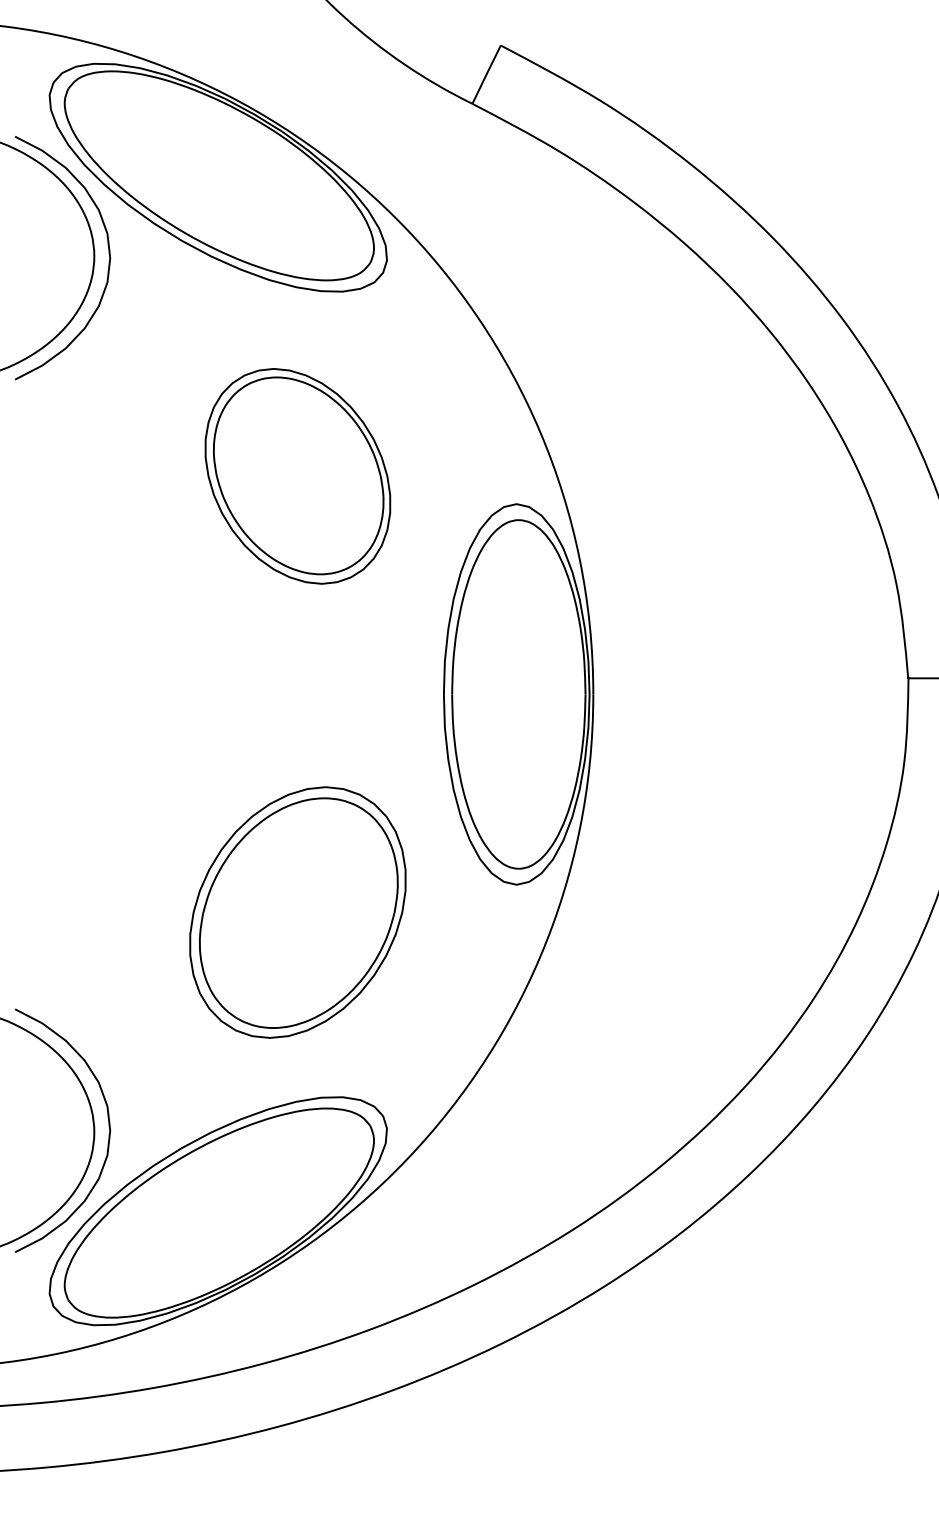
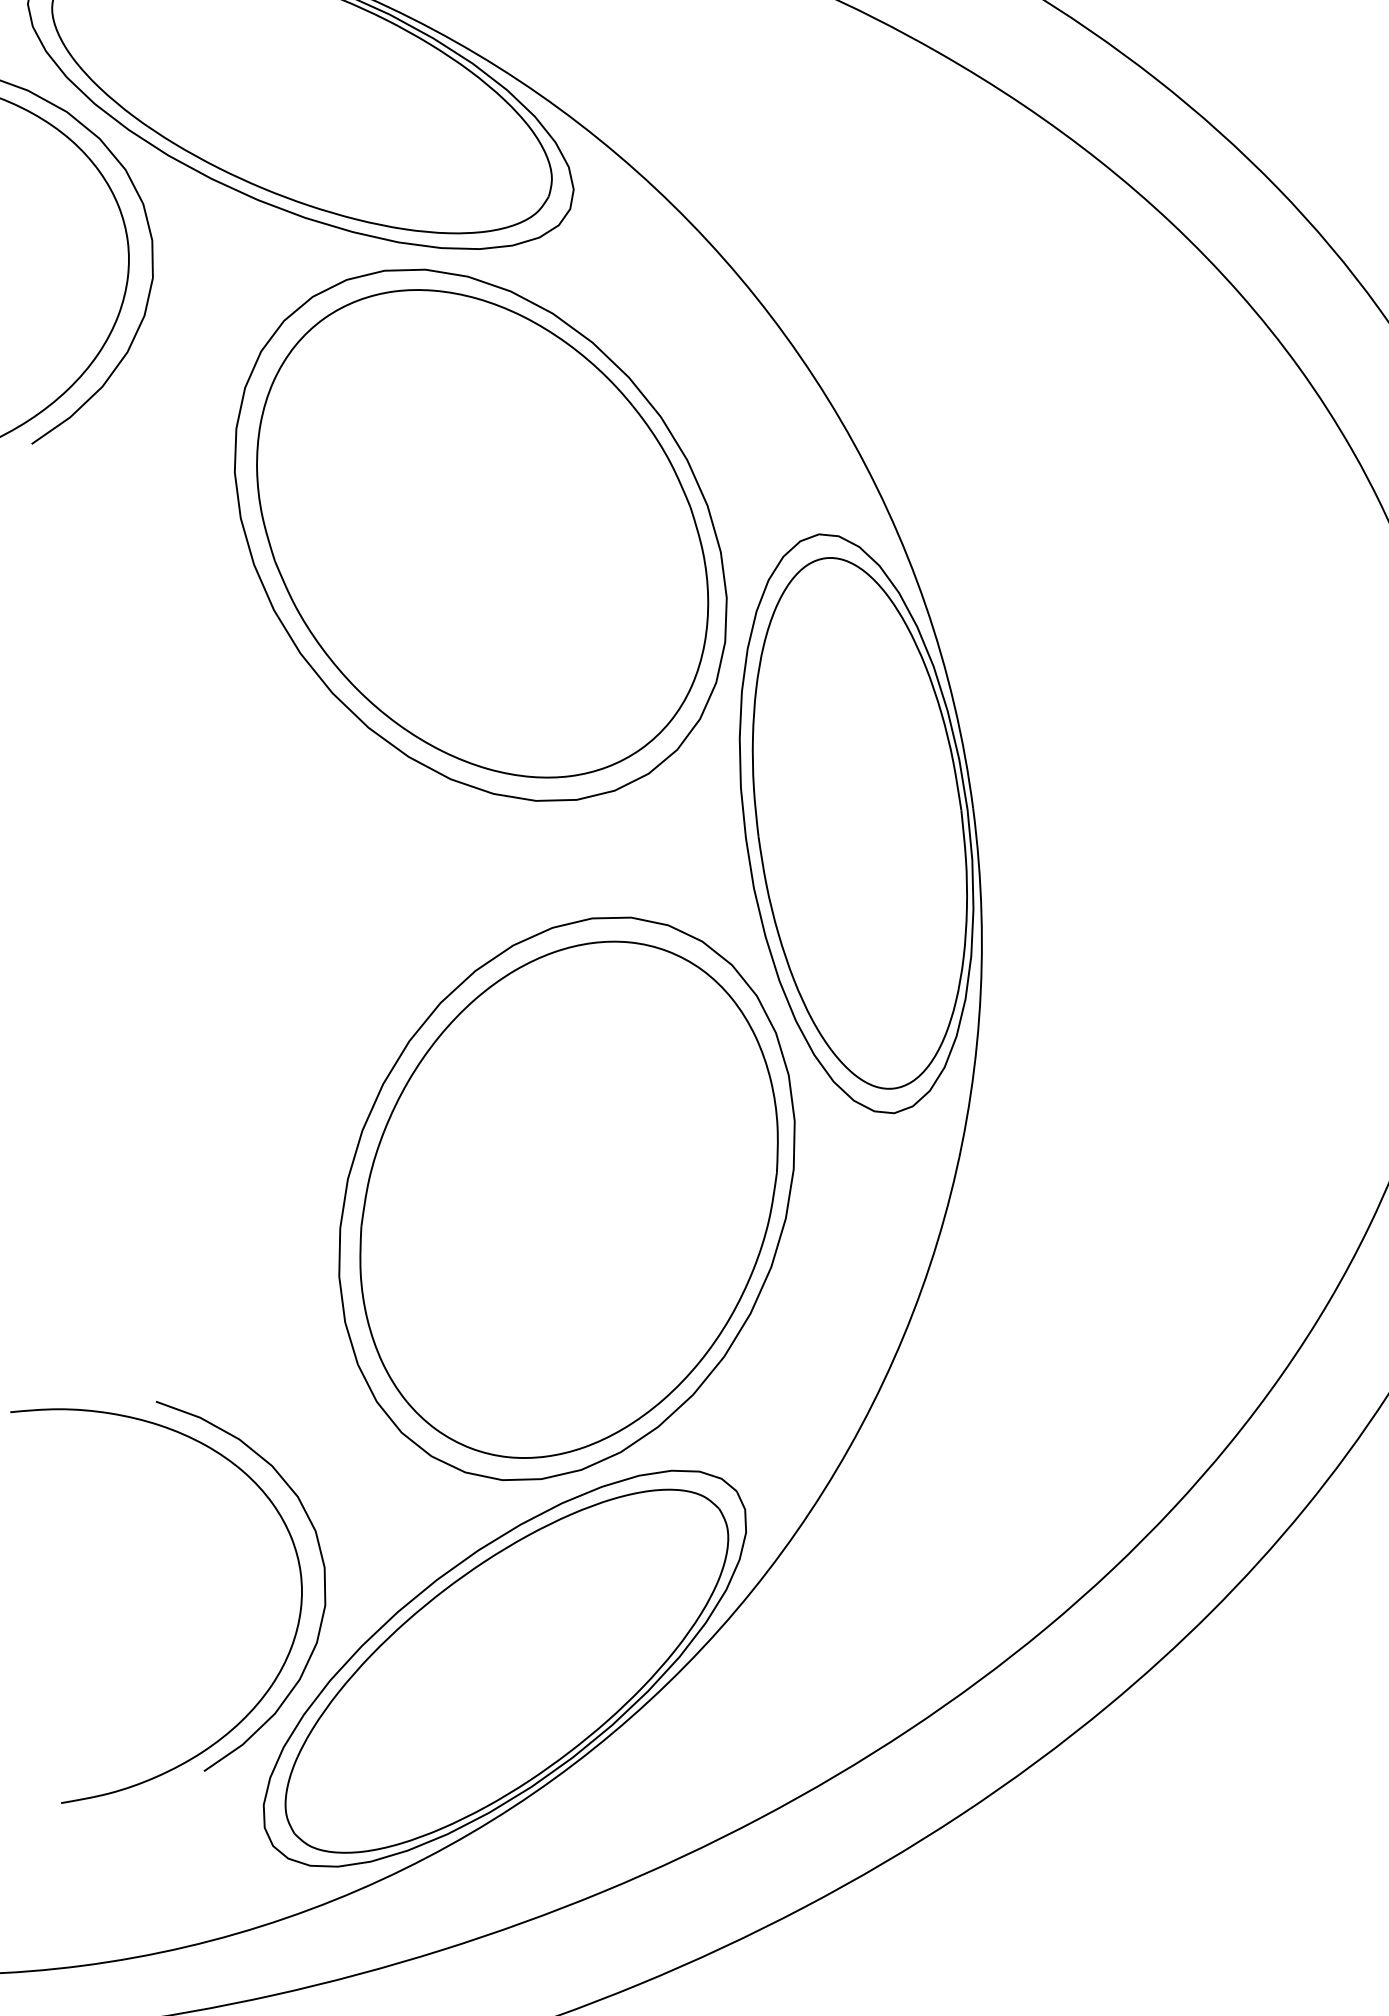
part: (297, 476) -> (480, 535), size x1.67
part: (297, 912) -> (566, 1198), size x1.43

